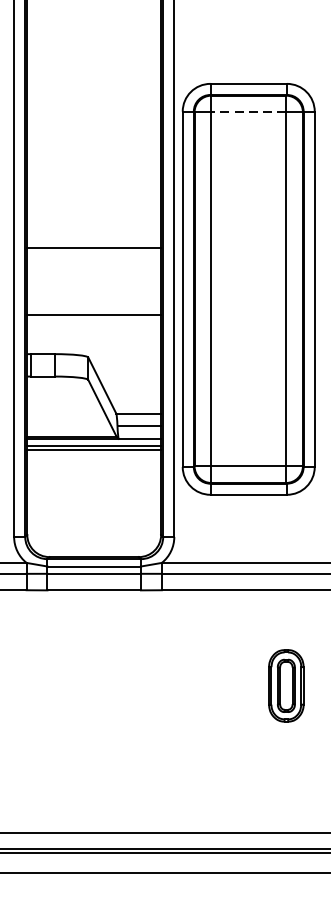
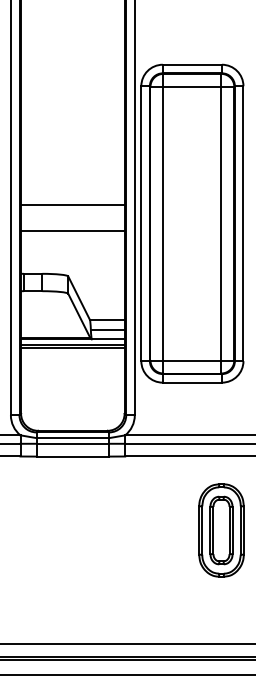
line: (247, 111) -> (191, 86), dashed -> solid
line: (93, 247) -> (72, 205), moved
line: (93, 314) -> (72, 231), moved
part: (286, 685) -> (221, 530), size x1.67

